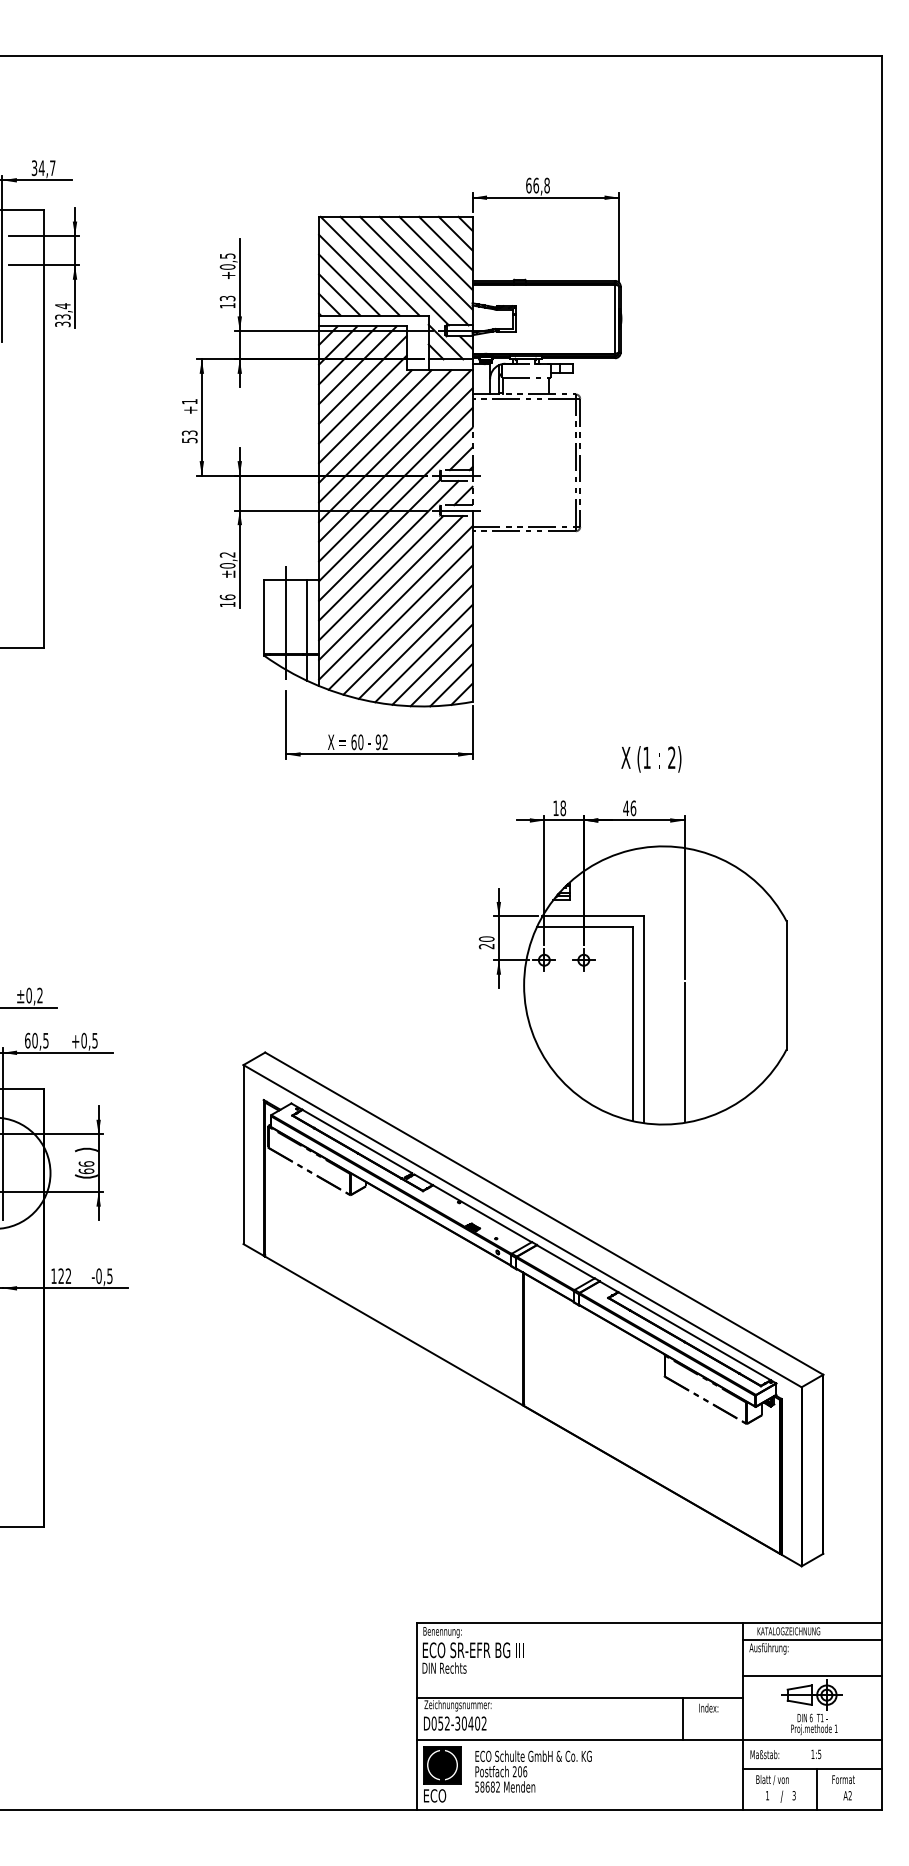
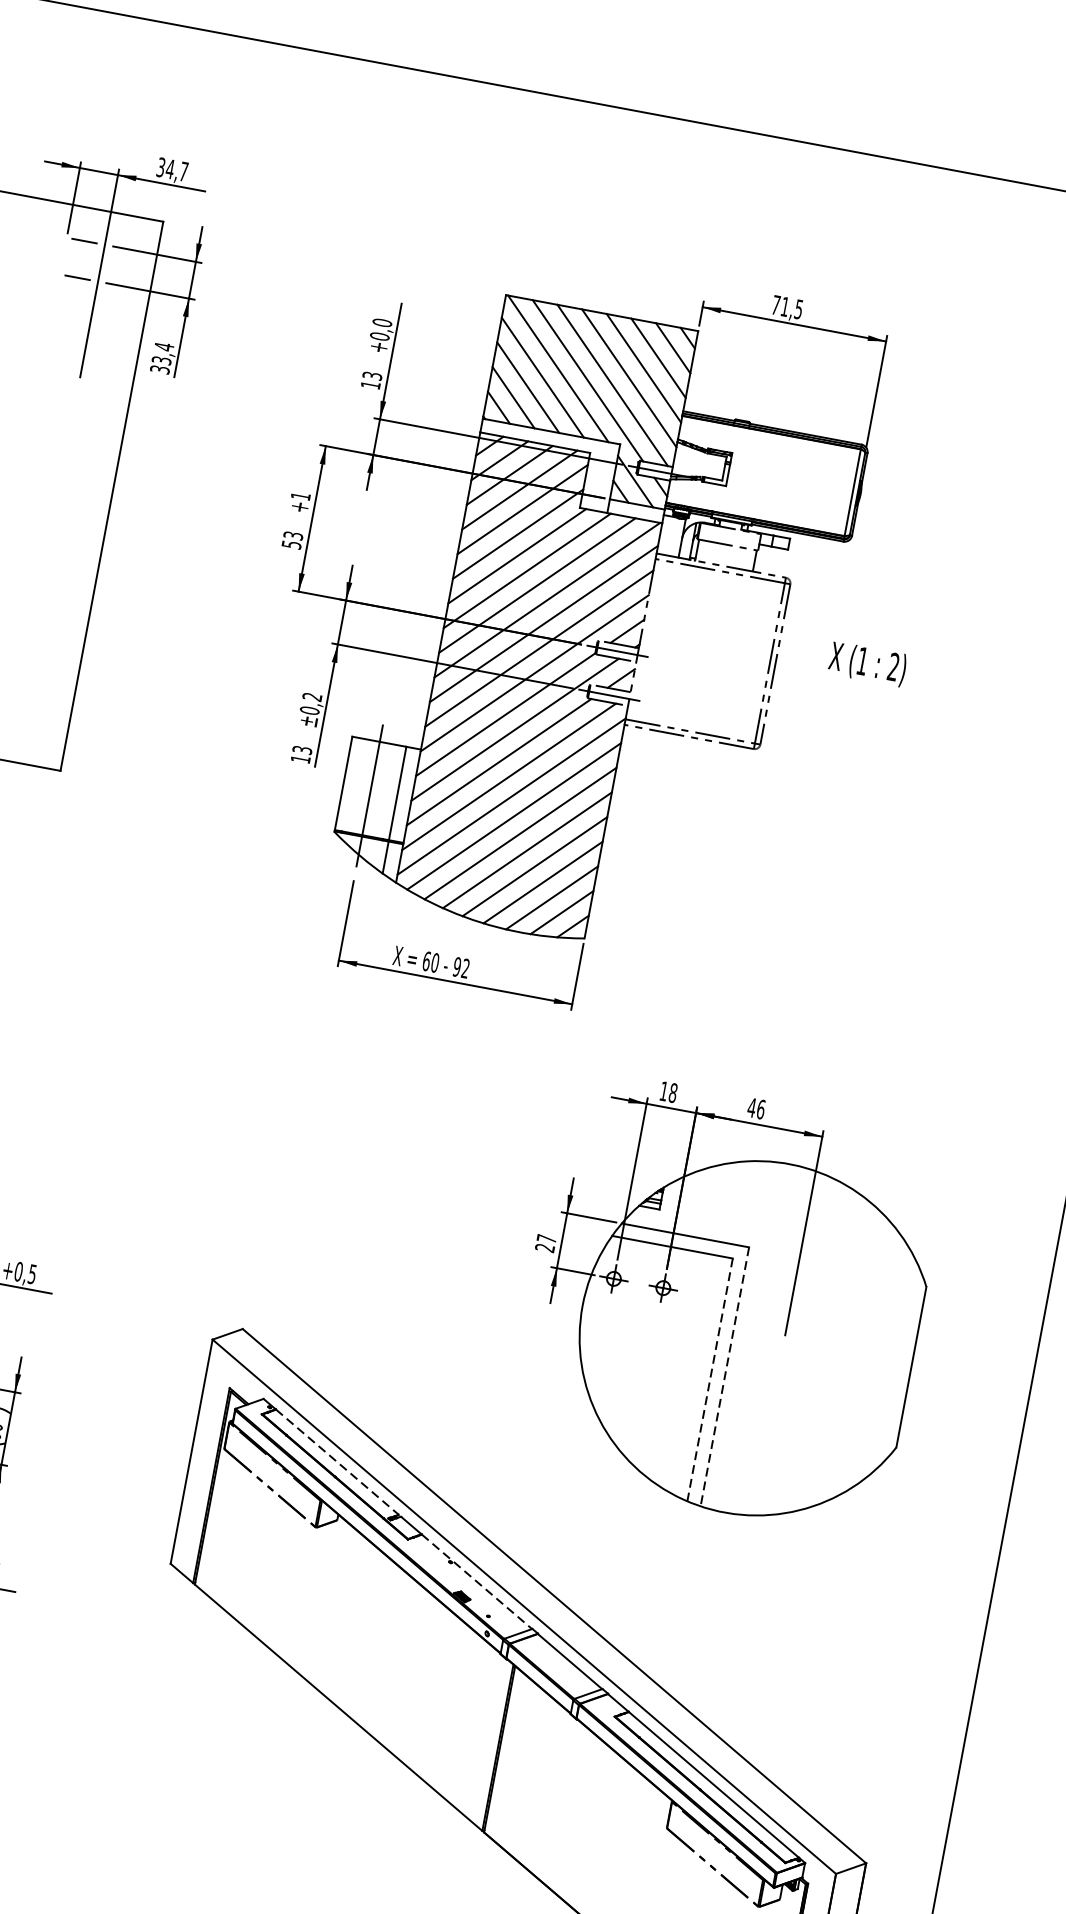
text: (537, 185) -> (786, 307), 66,8 -> 71,5
text: (227, 255) -> (382, 322), +0,5 -> +0,0
text: (227, 597) -> (302, 750), 16 -> 13
text: (651, 759) -> (867, 664), moved
text: (486, 938) -> (546, 1238), 20 -> 27
line: (644, 1020) -> (725, 1377), solid -> dashed
line: (633, 1024) -> (710, 1380), solid -> dashed
line: (684, 1052) -> (767, 1427), removed
line: (357, 1141) -> (337, 1462), solid -> dashed
line: (482, 1213) -> (477, 1581), solid -> dashed

